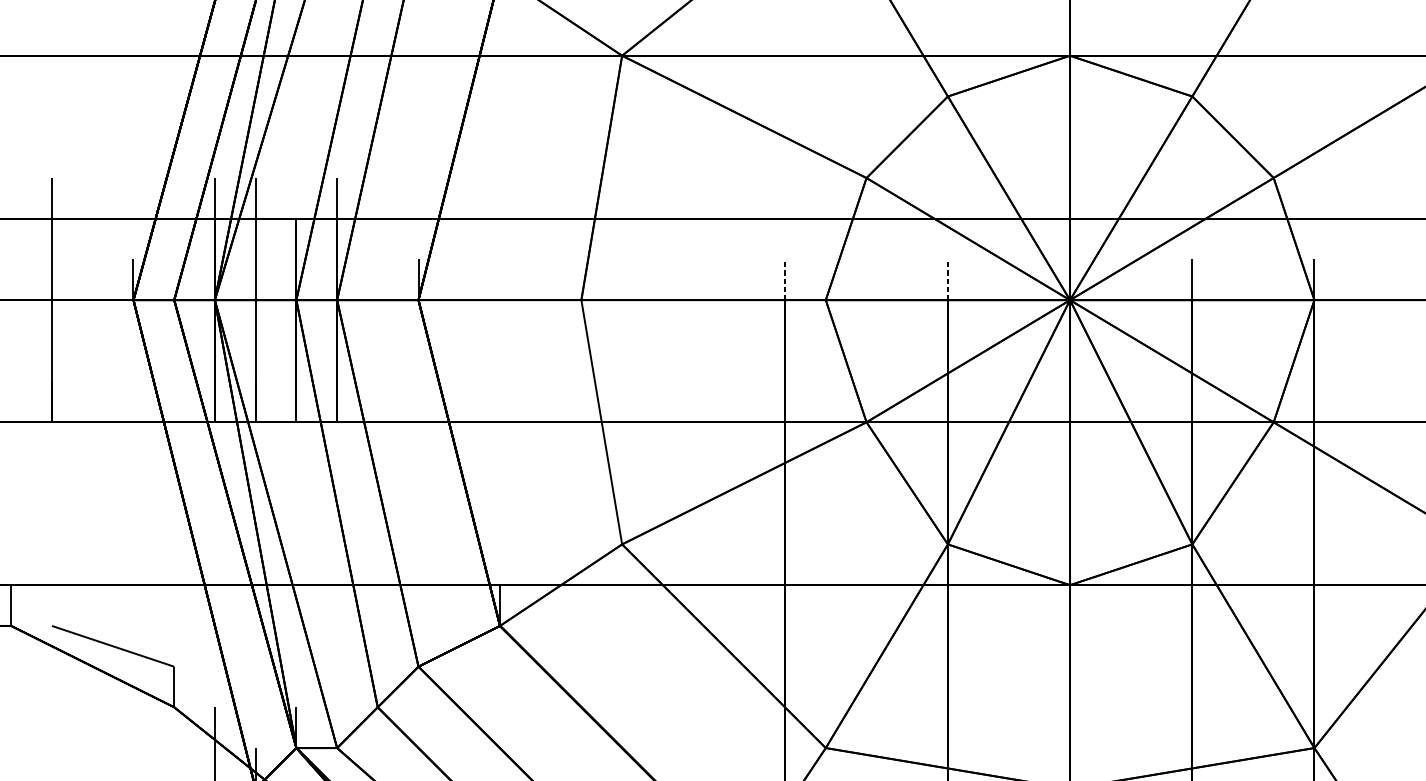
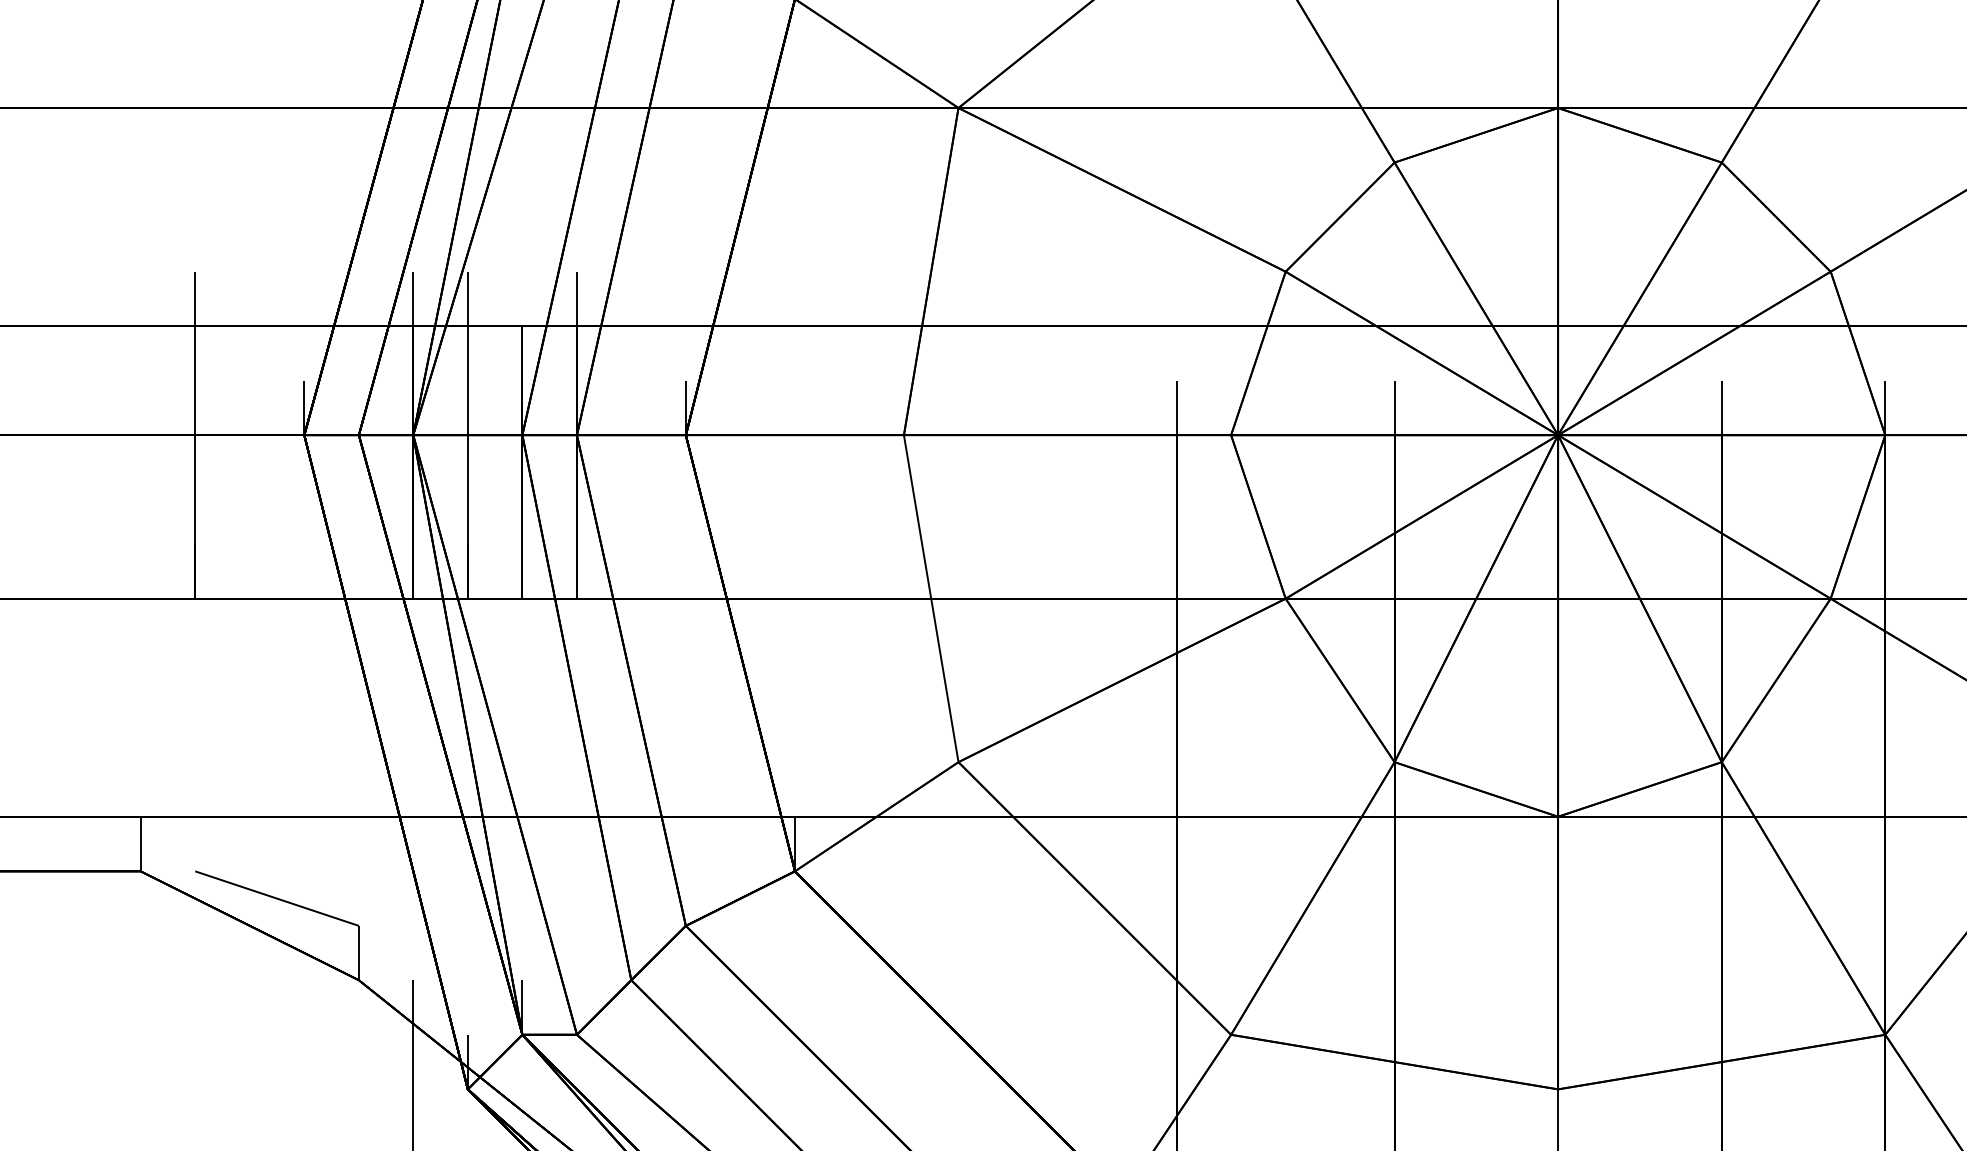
line: (784, 279) -> (1176, 407), dashed -> solid
line: (947, 279) -> (1394, 407), dashed -> solid

